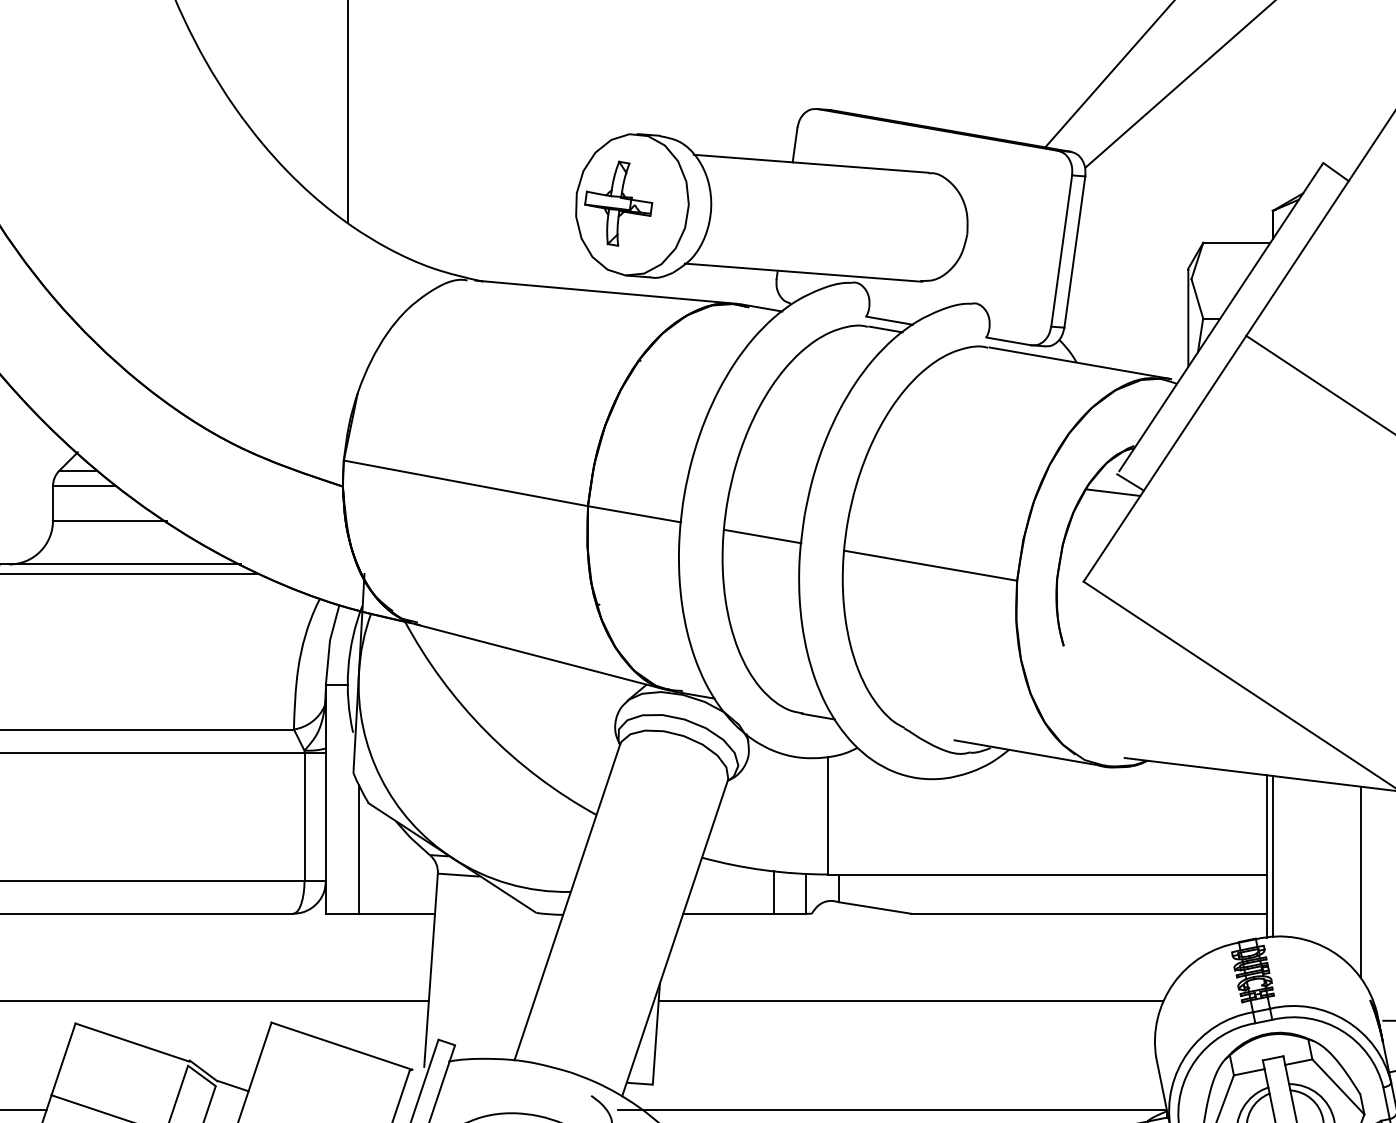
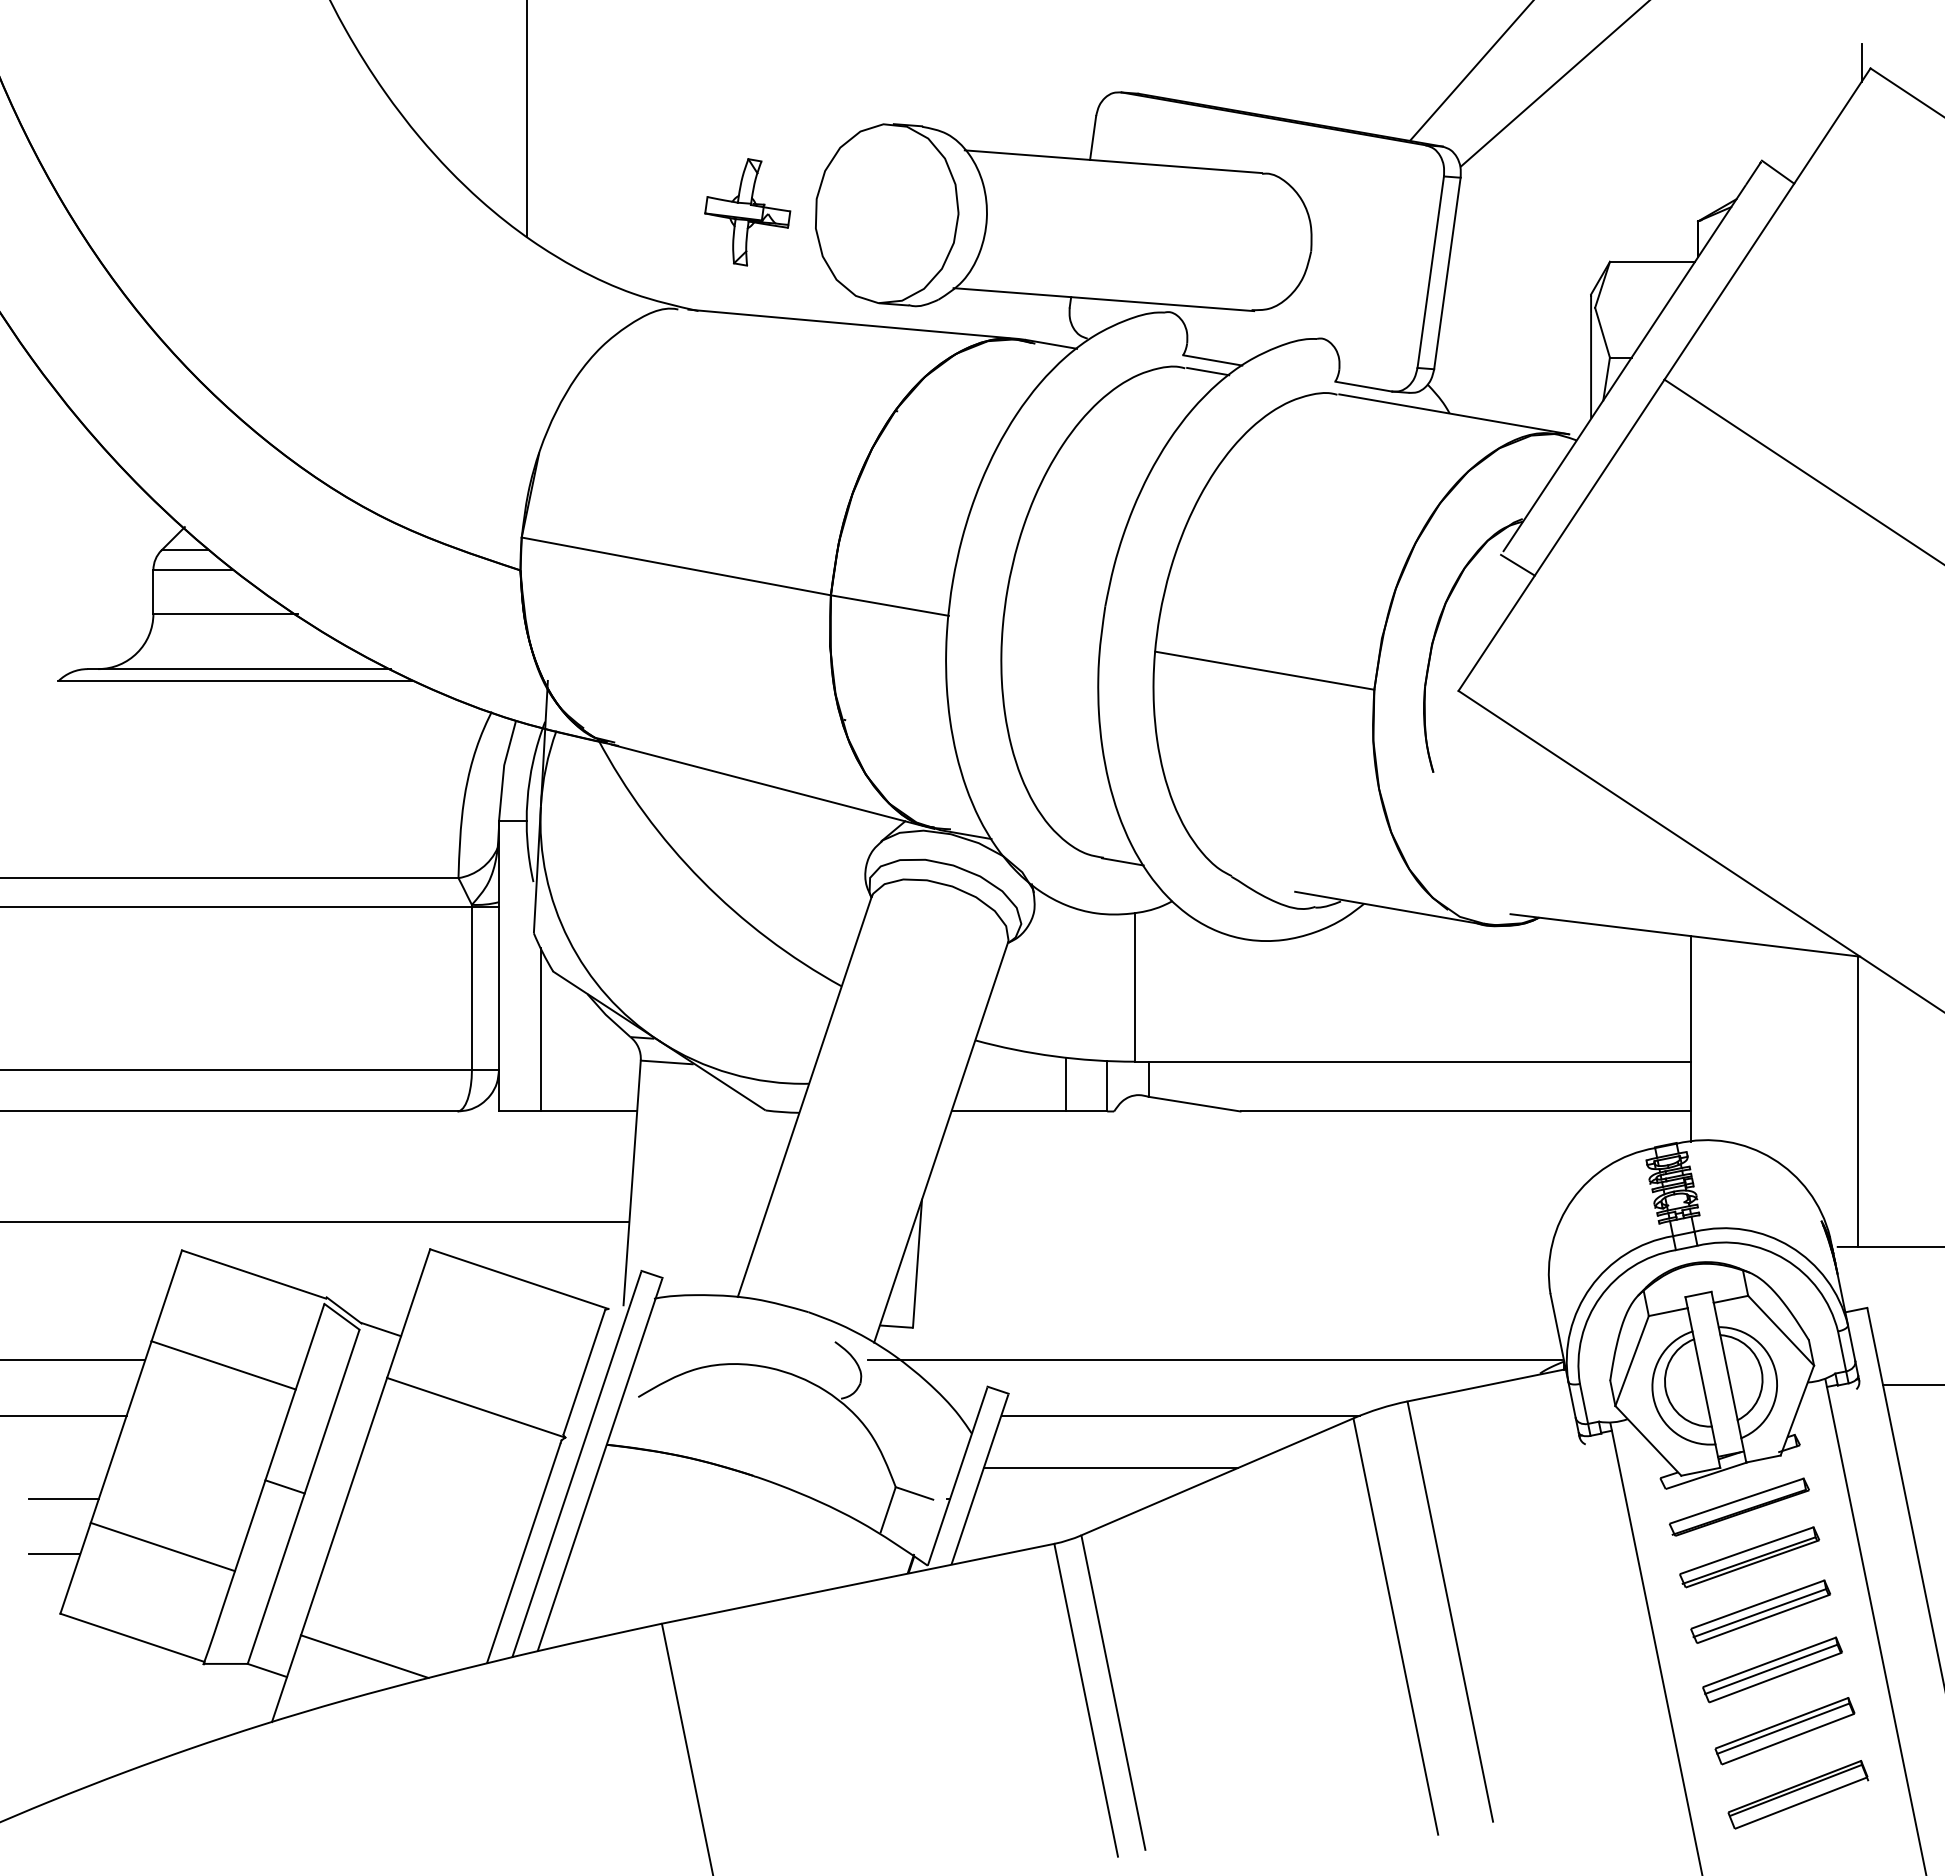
part: (618, 203) -> (747, 212), moved
line: (1112, 492) -> (1495, 577), removed
line: (763, 536) -> (1052, 633), removed
line: (1273, 856) -> (1698, 1038), removed
line: (1360, 882) -> (1809, 1071), removed
line: (910, 1001) -> (1239, 1222), removed

